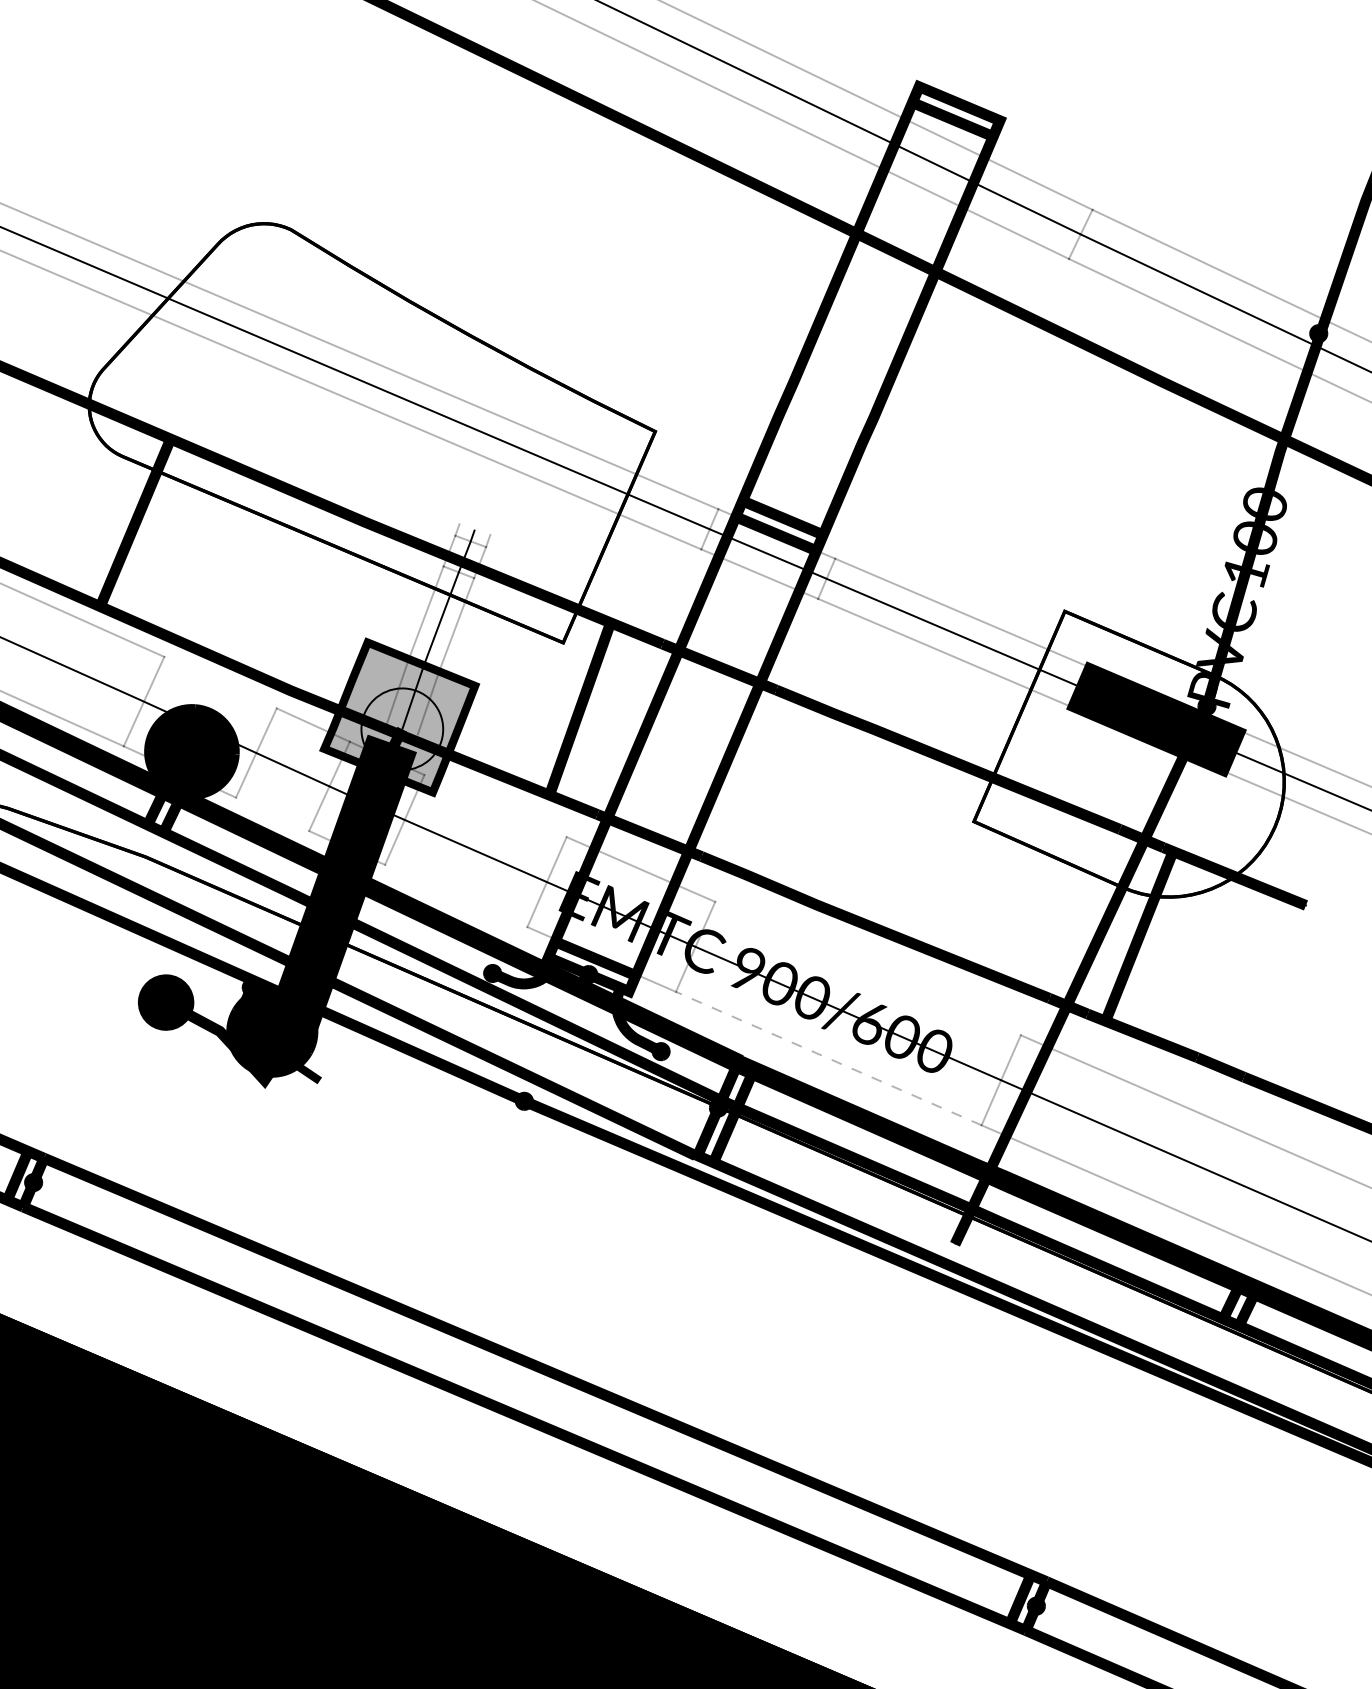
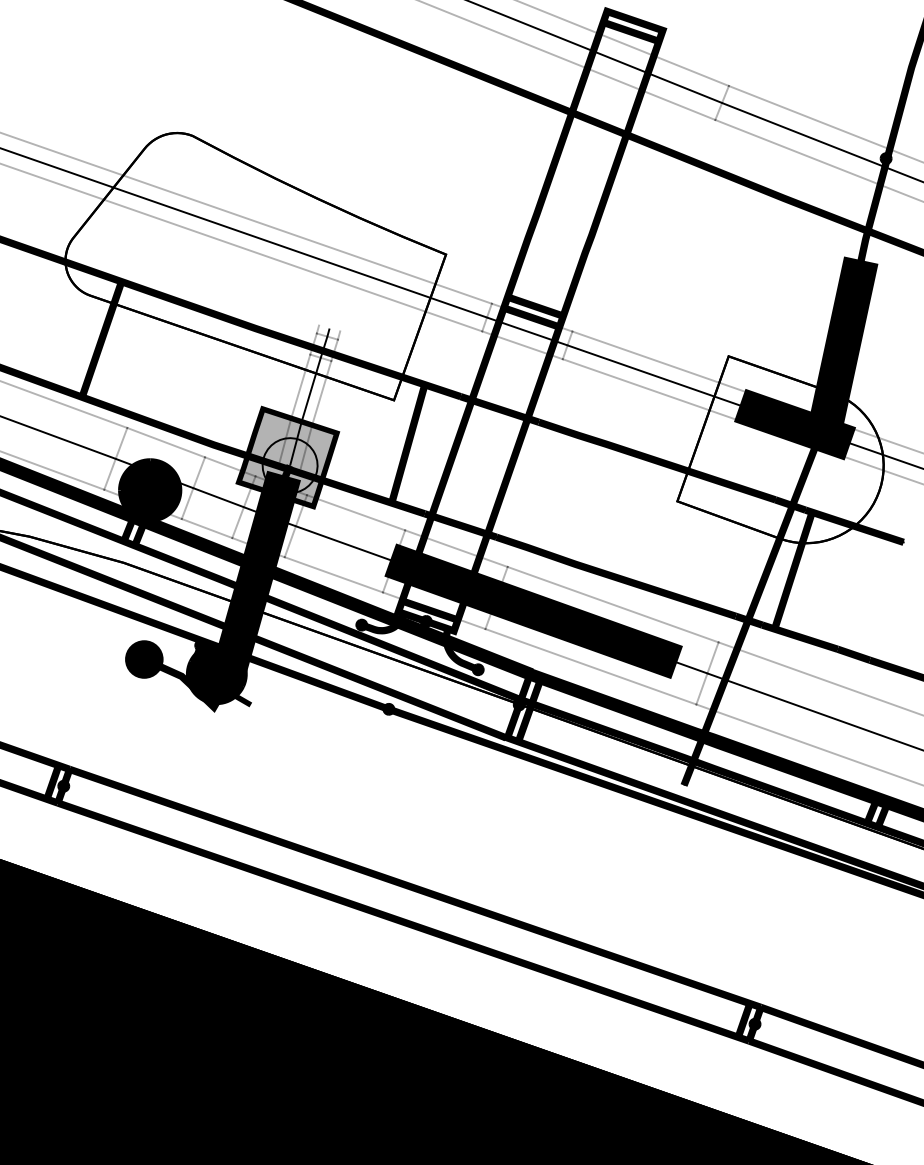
fill: (1237, 599) -> (843, 340), added
line: (221, 682) -> (166, 442), added
line: (496, 805) -> (356, 512), added
line: (271, 814) -> (206, 528), added
line: (455, 895) -> (333, 574), added
line: (867, 968) -> (612, 604), added
fill: (749, 970) -> (533, 611), added
line: (828, 1058) -> (590, 666), dashed -> solid

